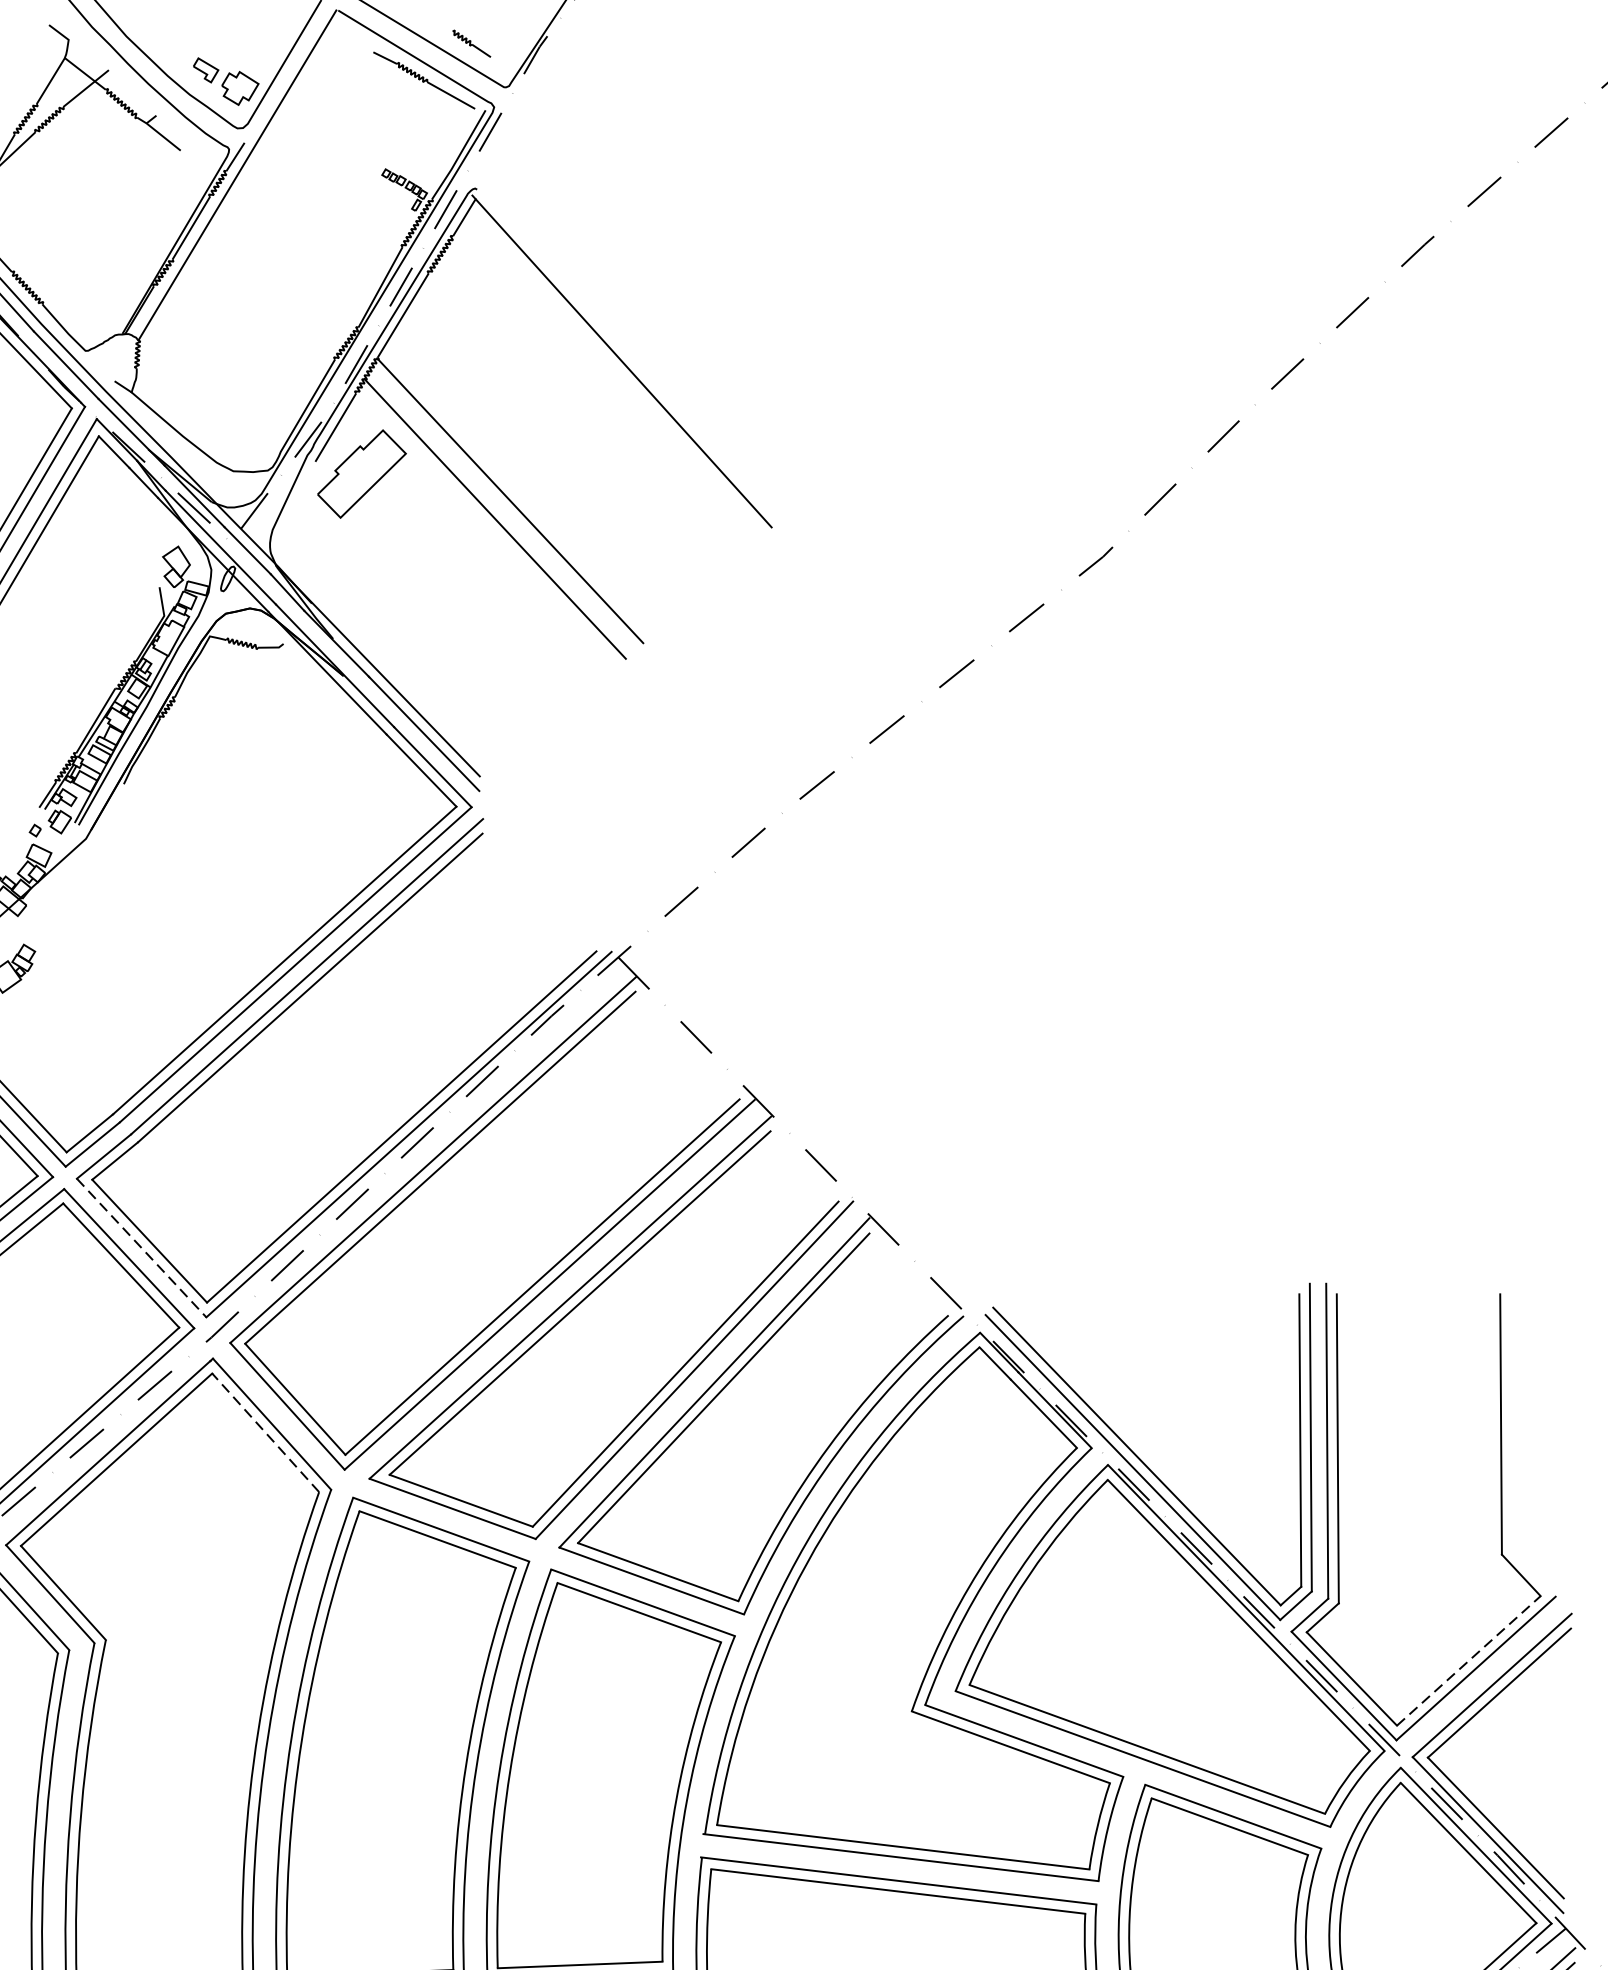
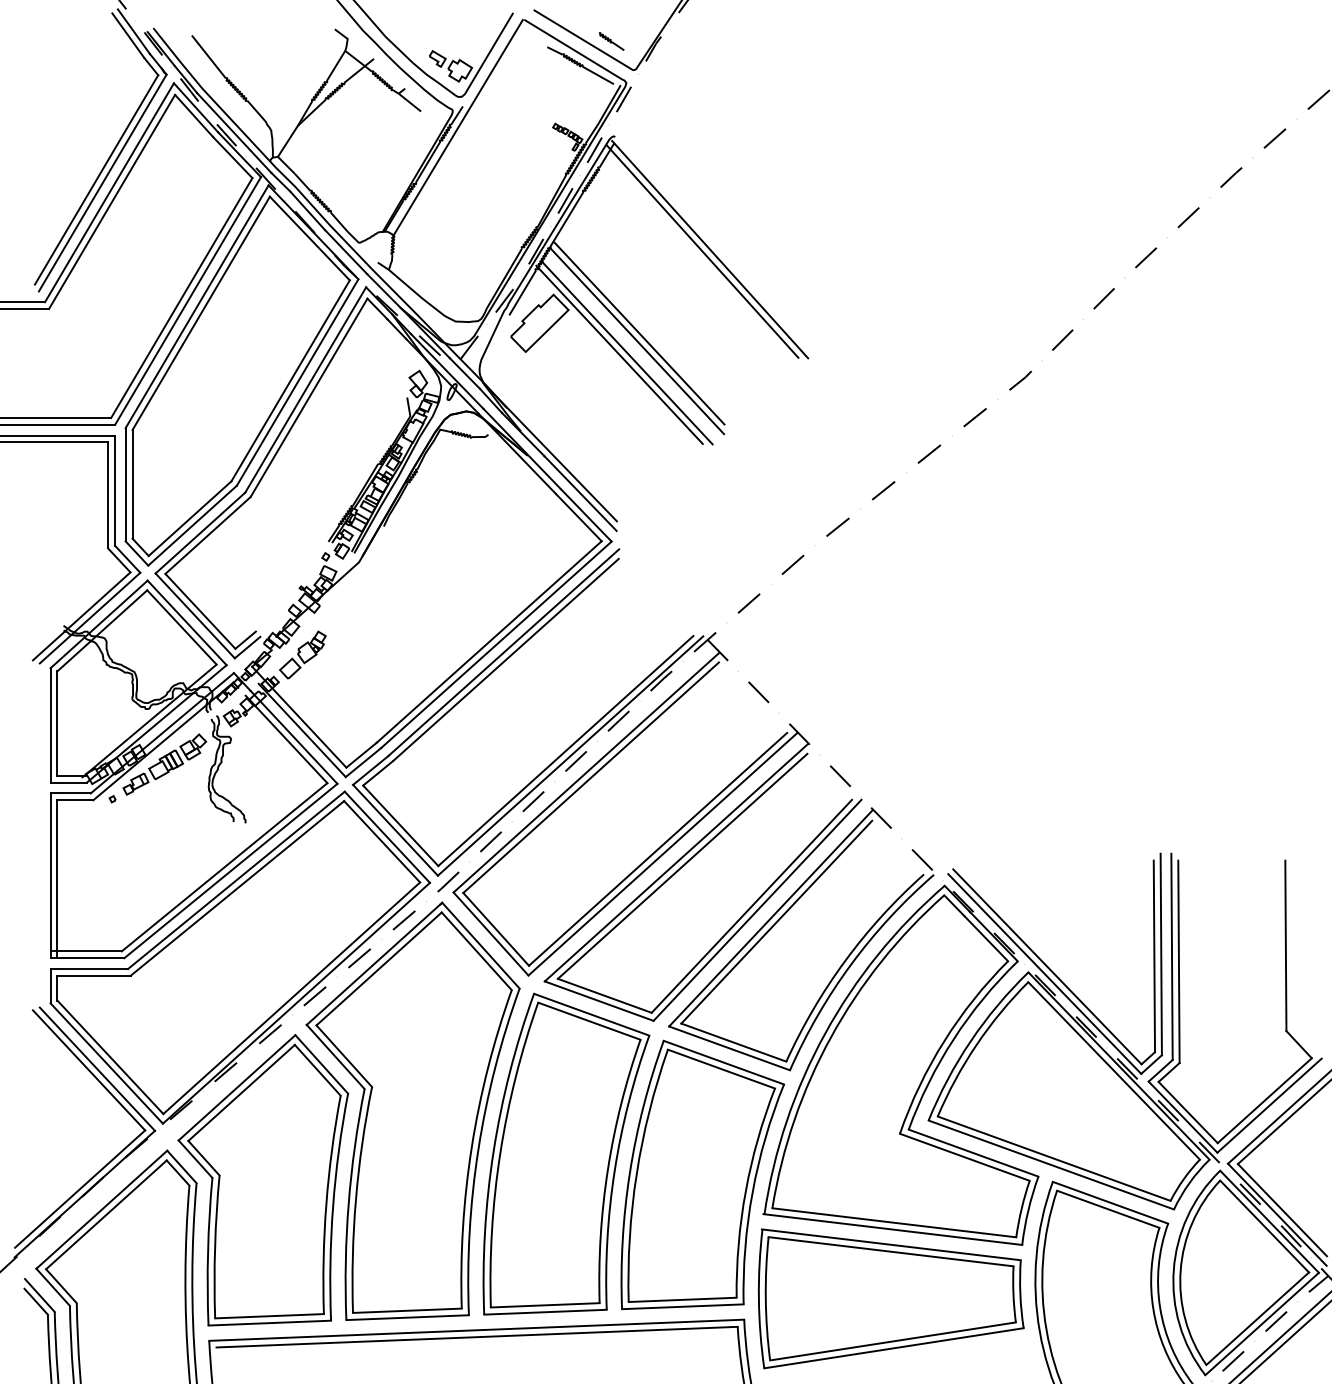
line: (610, 364) -> (702, 251), added
line: (514, 489) -> (639, 333), added
line: (483, 521) -> (619, 354), added
line: (141, 1248) -> (395, 830), dashed -> solid
line: (265, 1431) -> (476, 950), dashed -> solid
line: (1469, 1660) -> (1265, 1100), dashed -> solid

